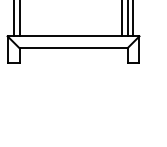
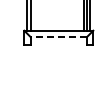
line: (72, 47) -> (58, 36), solid -> dashed

